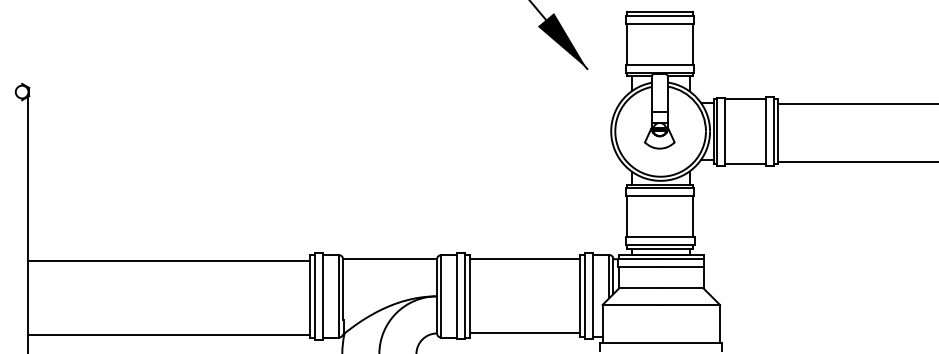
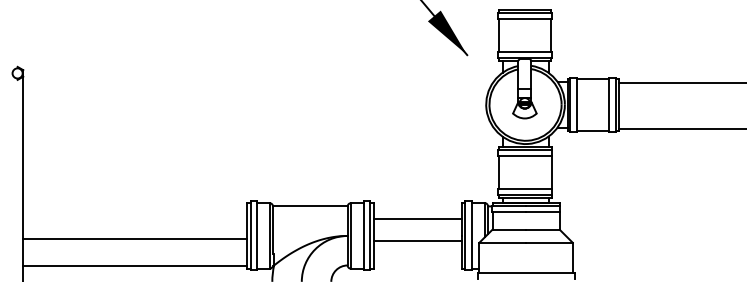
line: (525, 259) -> (418, 219), moved
line: (169, 260) -> (134, 239), moved
line: (525, 333) -> (418, 240), moved

